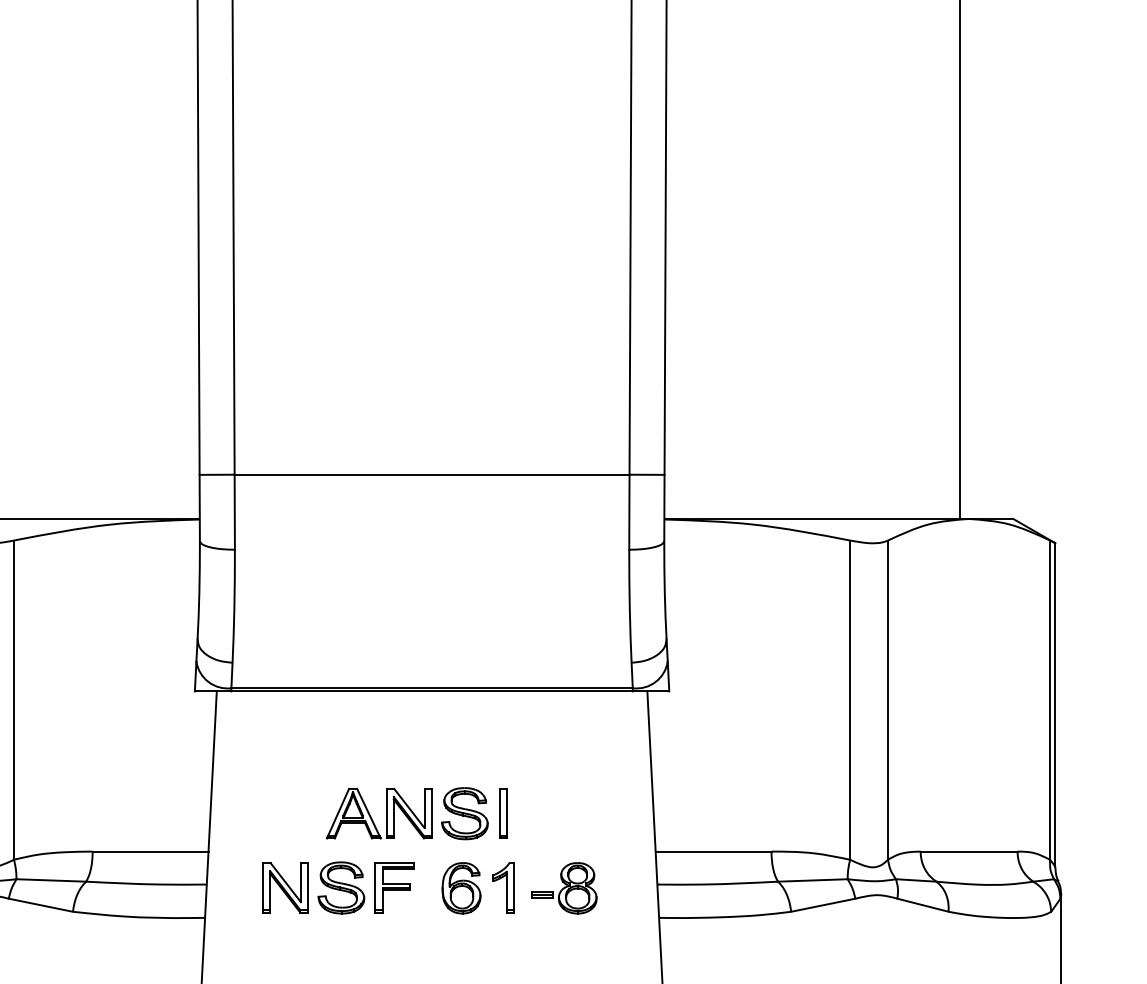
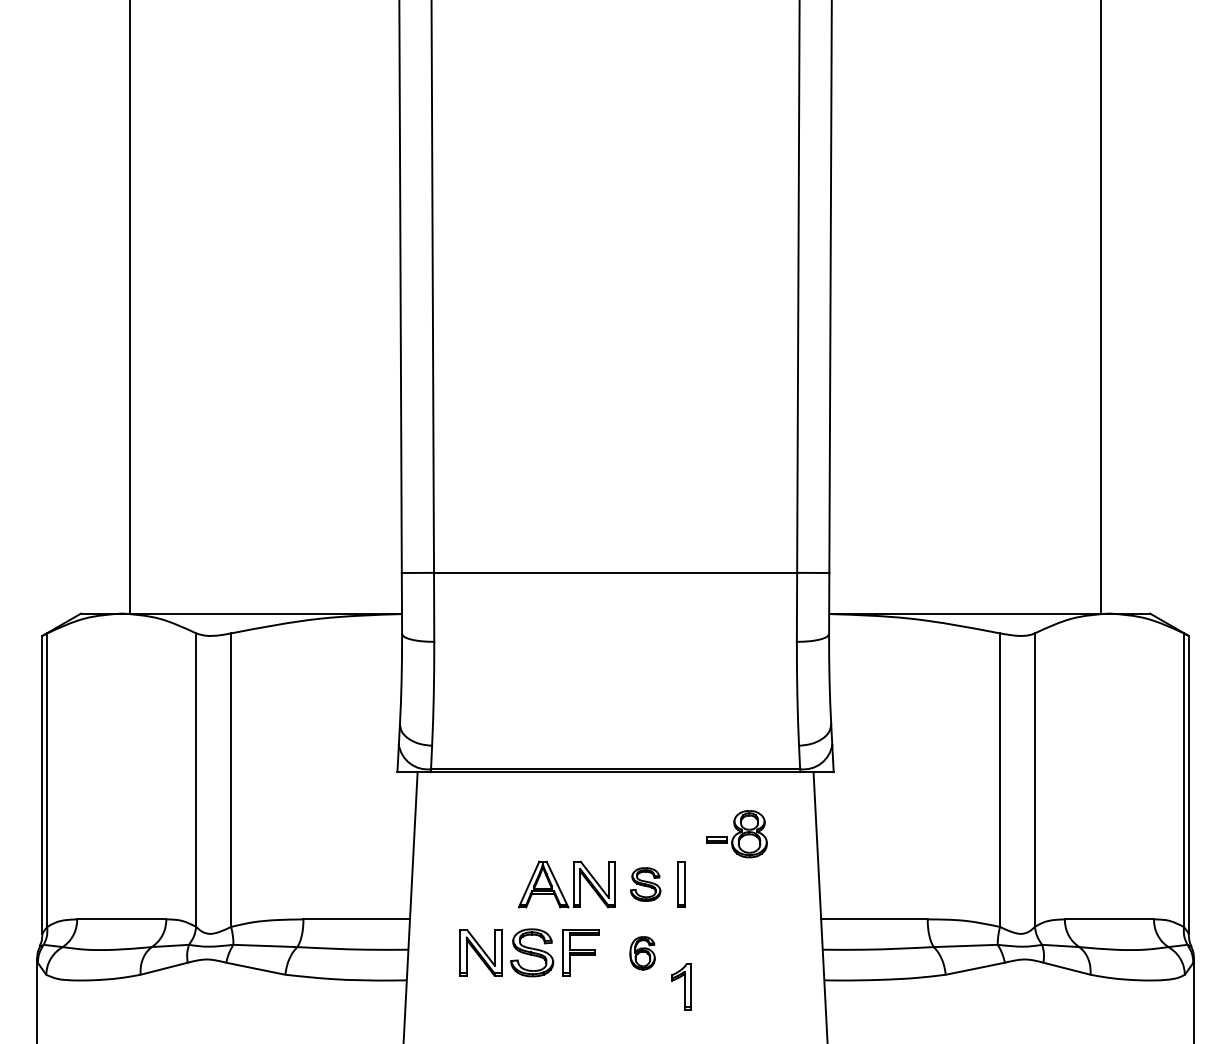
part: (464, 813) -> (645, 884), size x0.7
part: (503, 887) -> (681, 986), moved
part: (461, 888) -> (642, 953), size x0.7
part: (563, 888) -> (736, 834), moved

